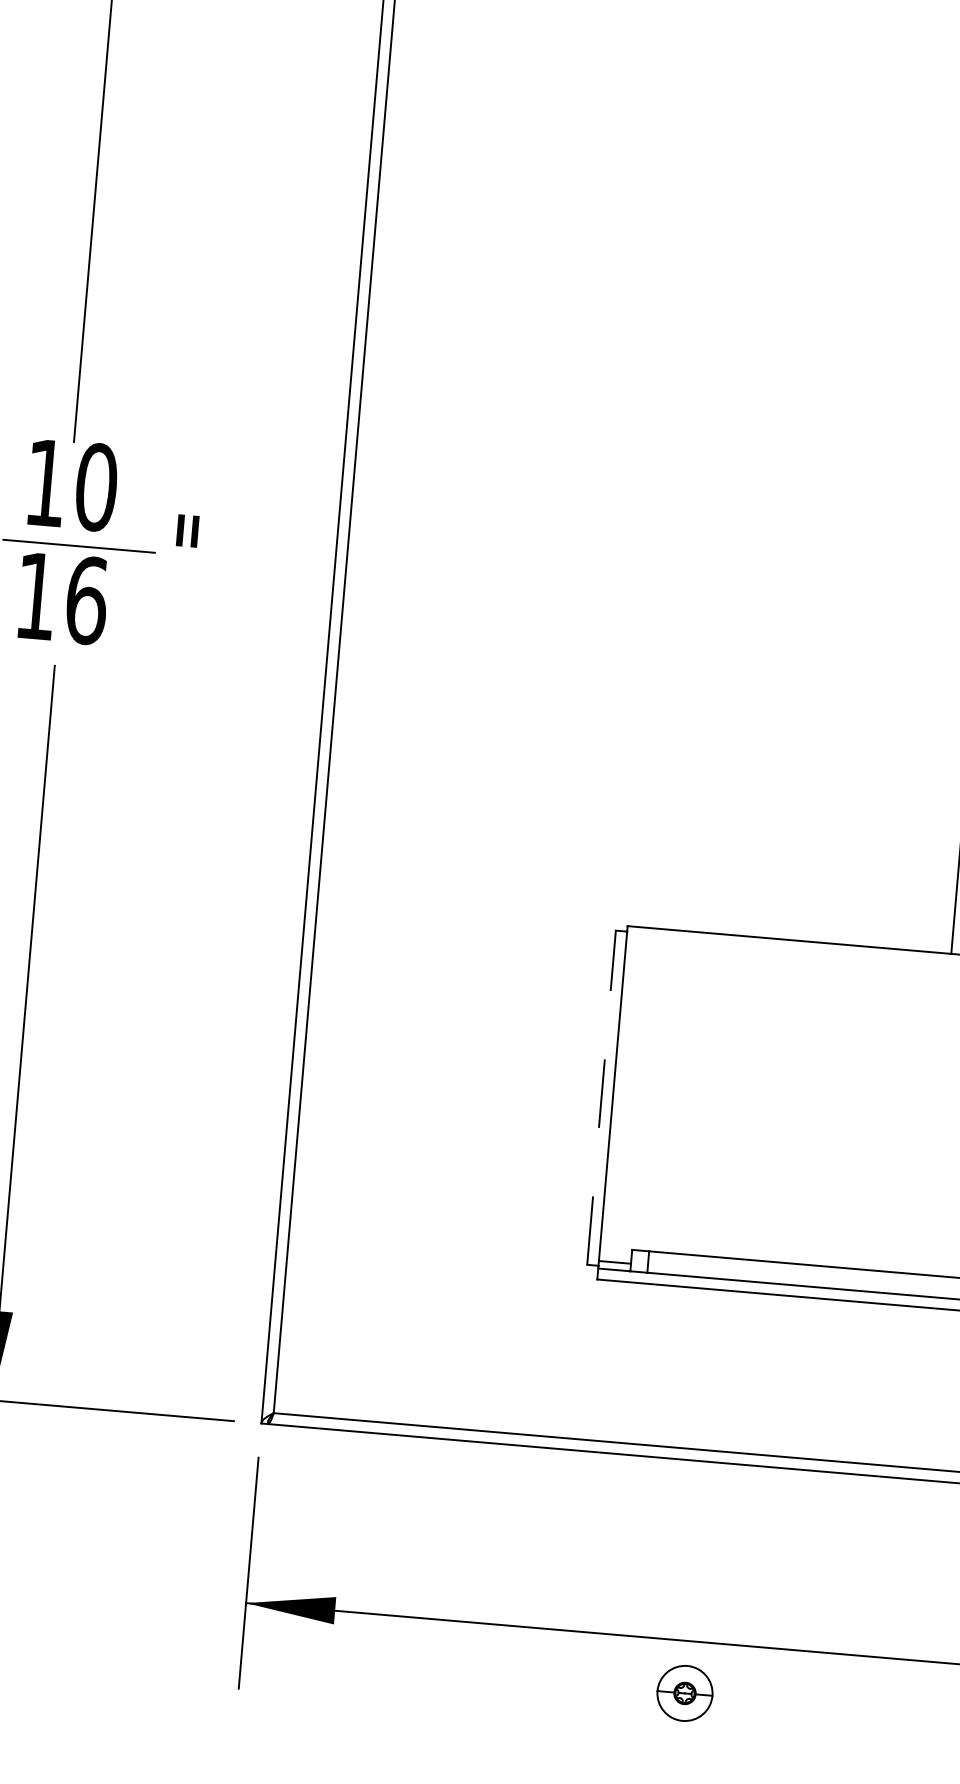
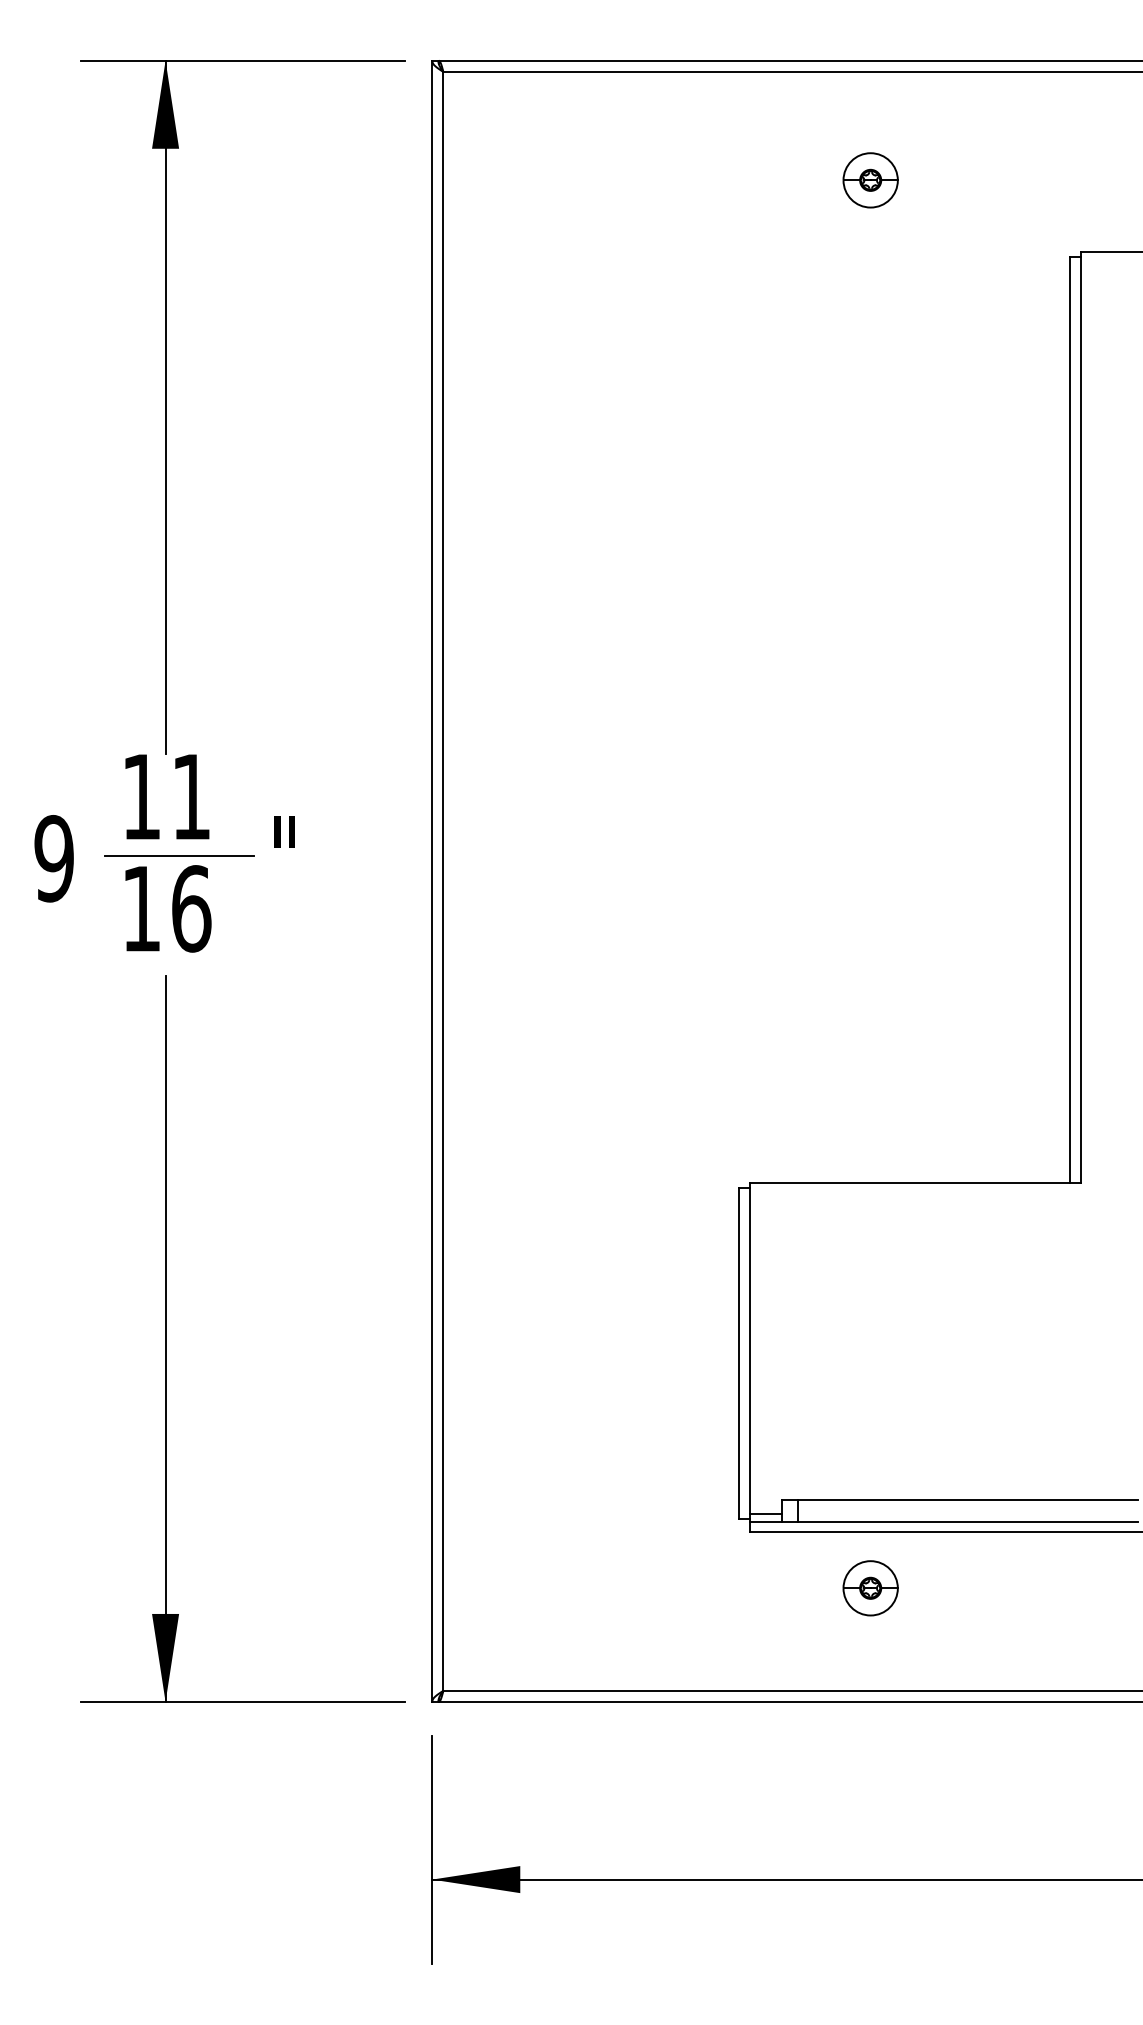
text: (96, 486) -> (191, 796), 10 -> 11
line: (601, 1097) -> (738, 1353), dashed -> solid
part: (684, 1693) -> (870, 1588), moved

